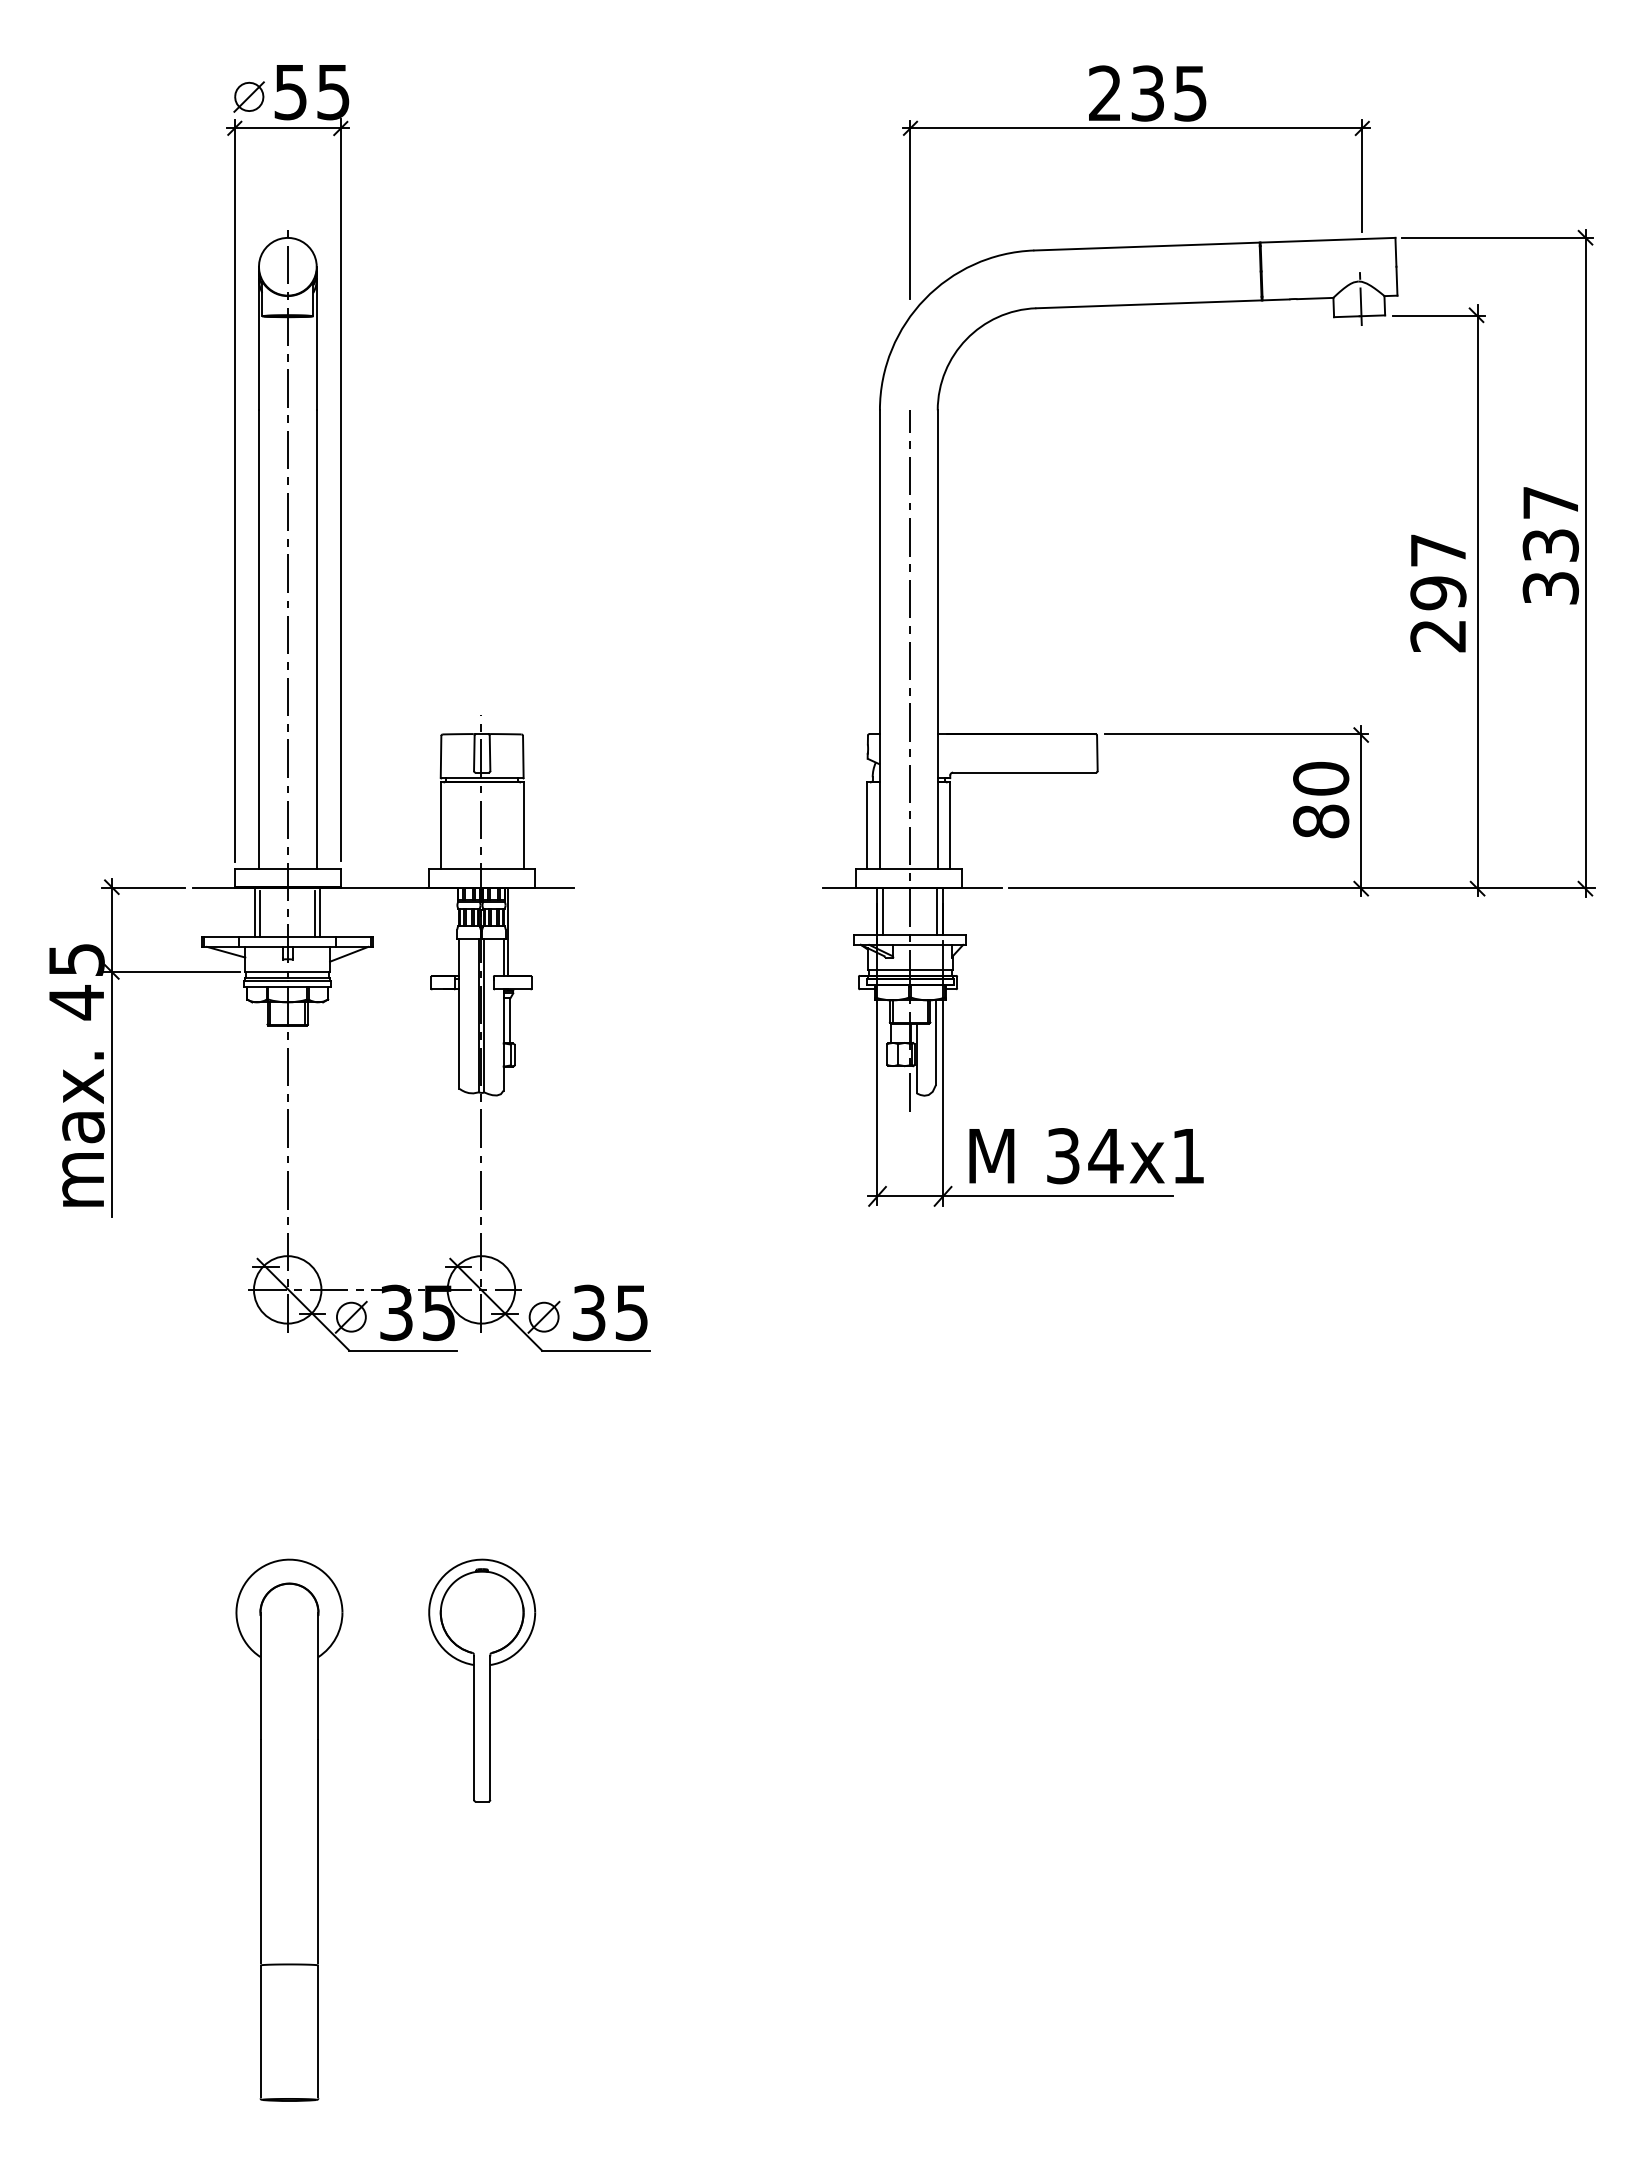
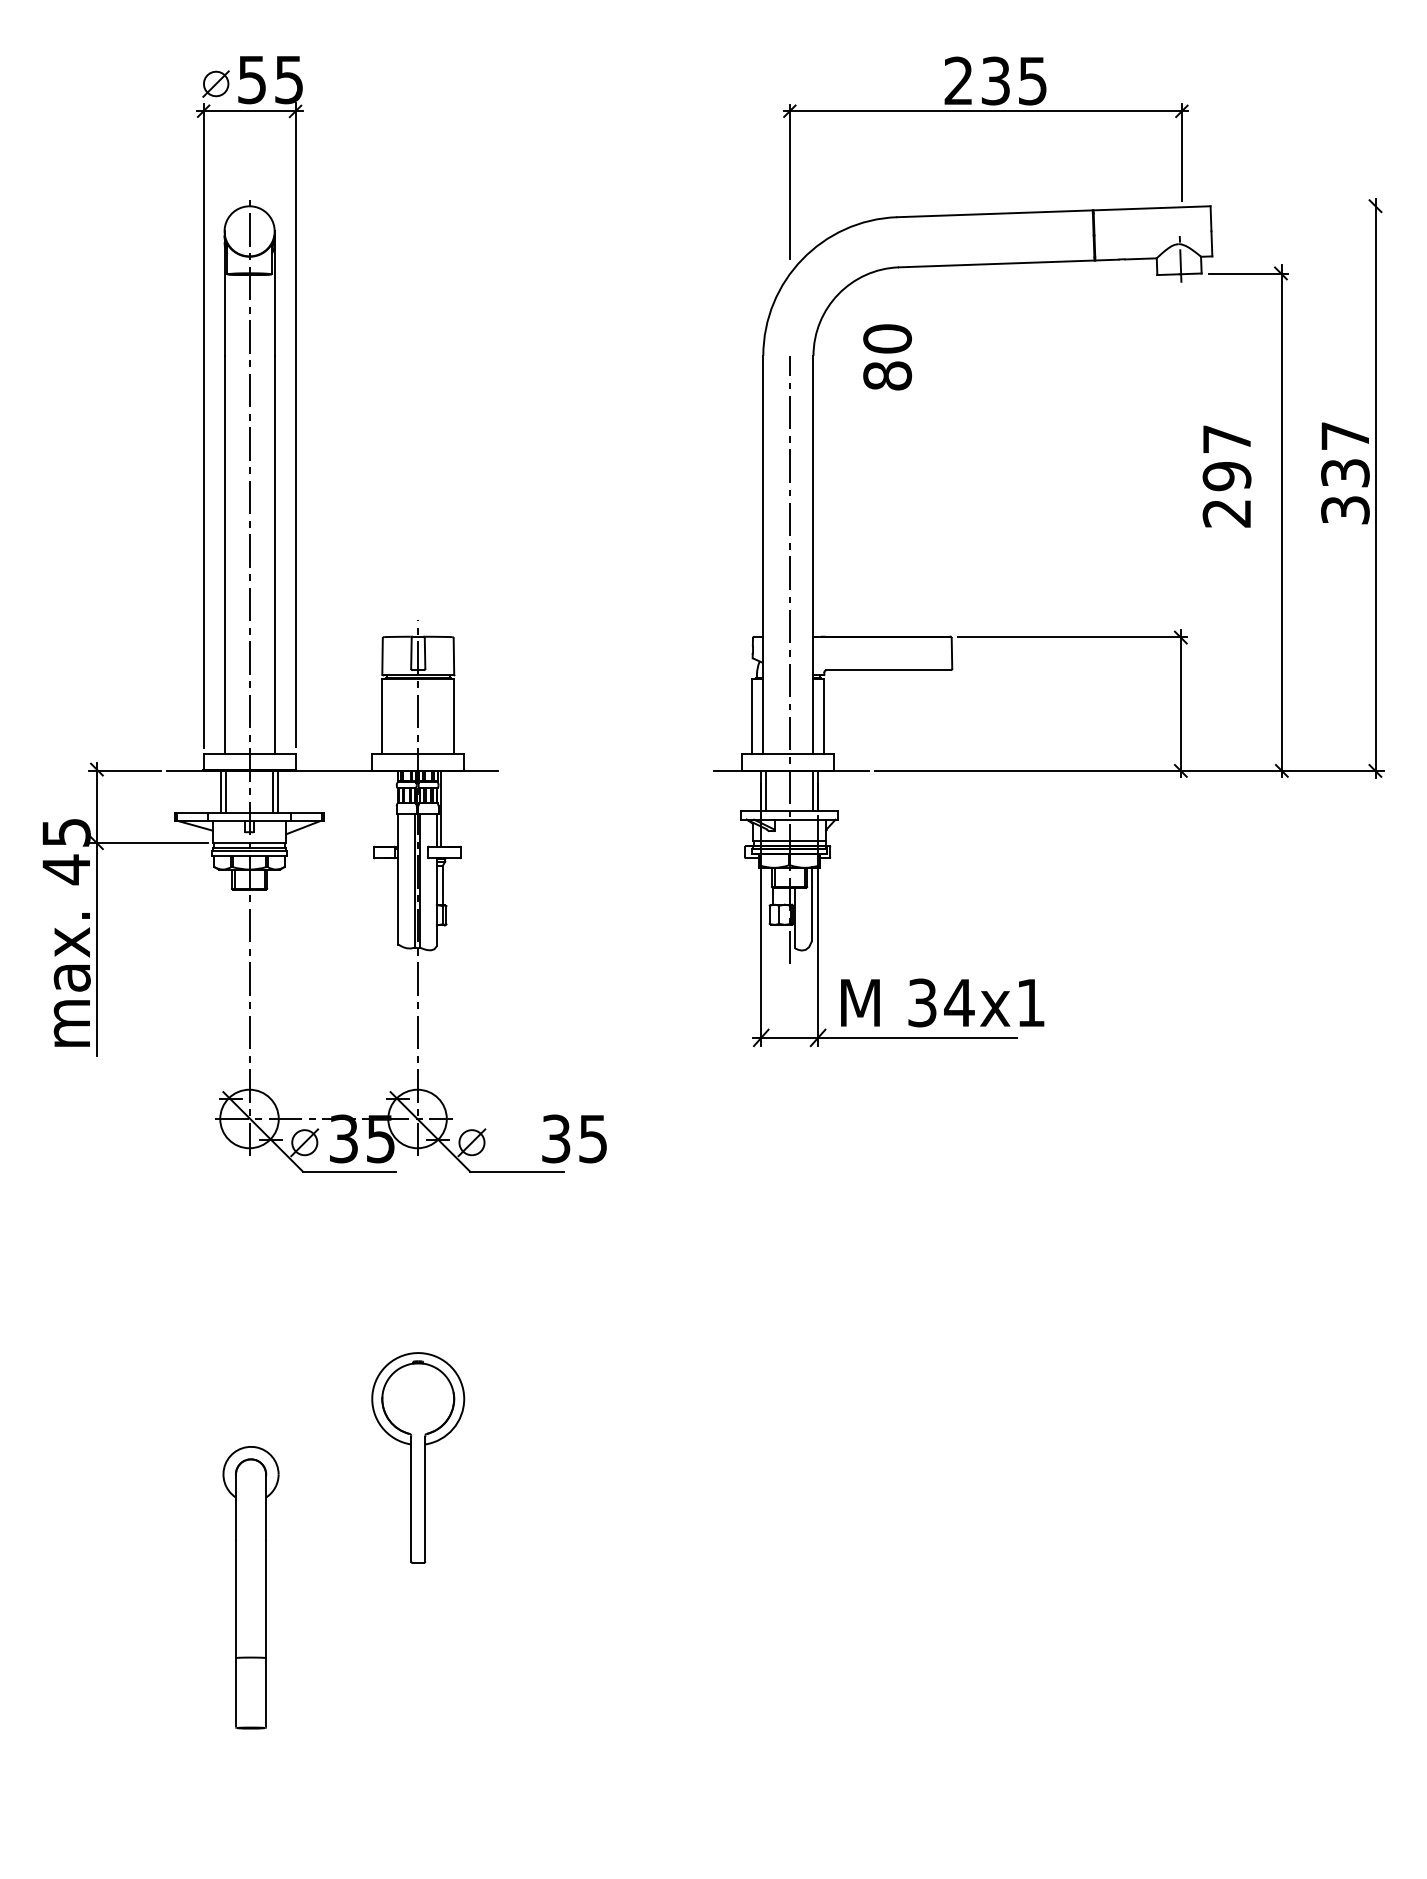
line: (1497, 237) -> (1299, 205), removed
text: (1438, 593) -> (1227, 476), moved
text: (1321, 800) -> (887, 357), moved
text: (610, 1312) -> (574, 1138), moved
part: (289, 1829) -> (251, 1587), size x0.6

